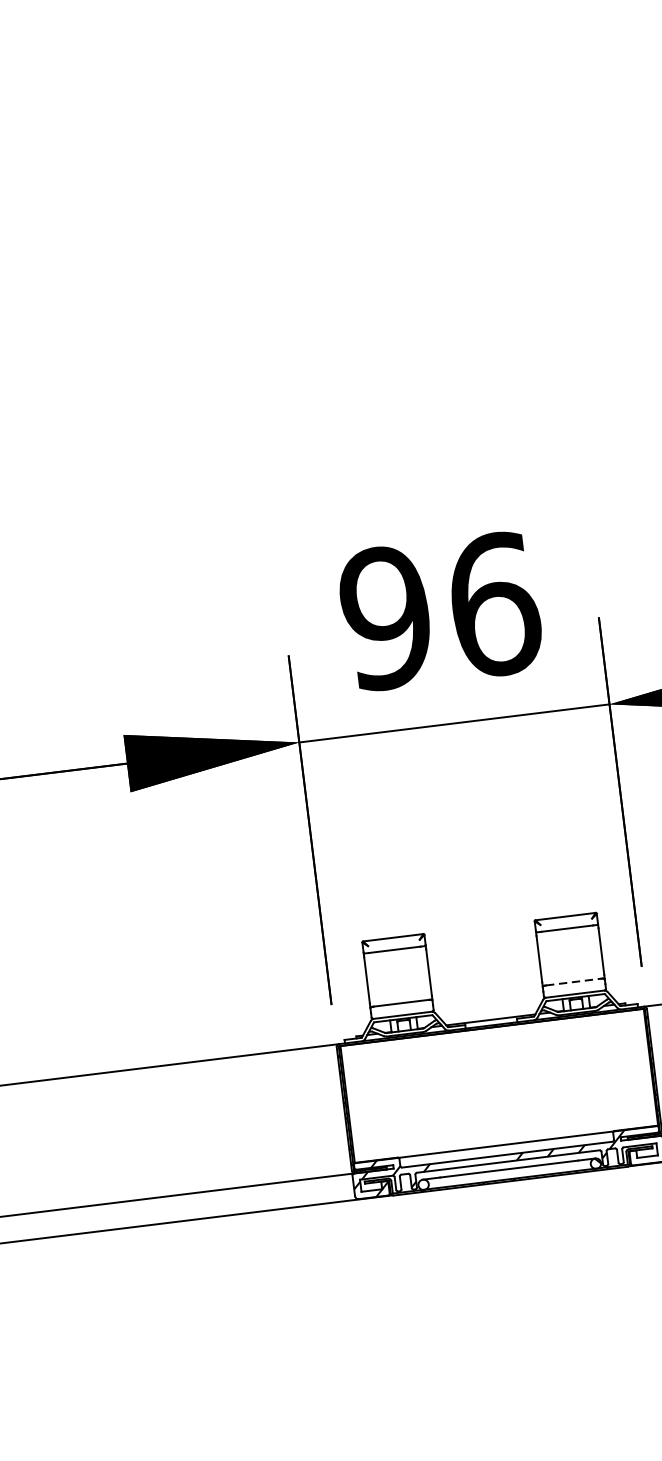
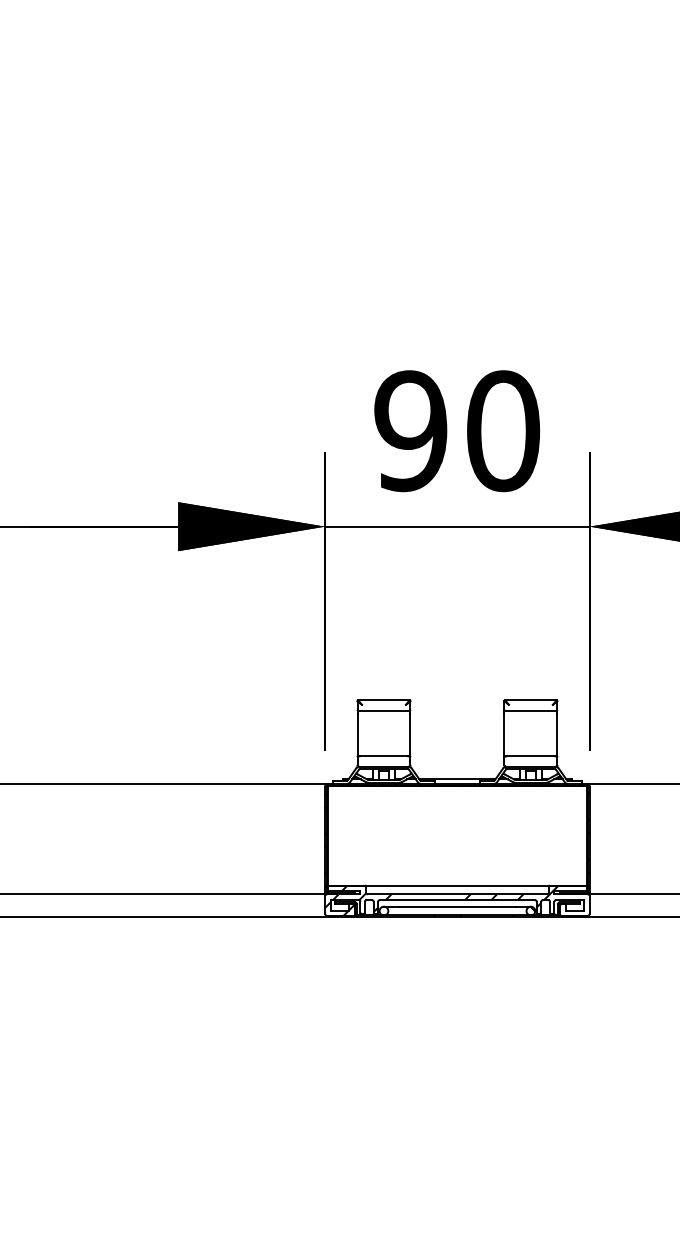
text: (494, 605) -> (503, 431), 96 -> 90
line: (573, 982) -> (530, 756), dashed -> solid

